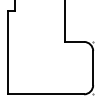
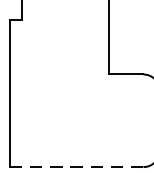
line: (46, 94) -> (77, 167), solid -> dashed

